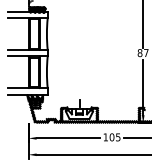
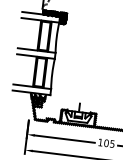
hatch: (49, 12) -> (61, 17), added

